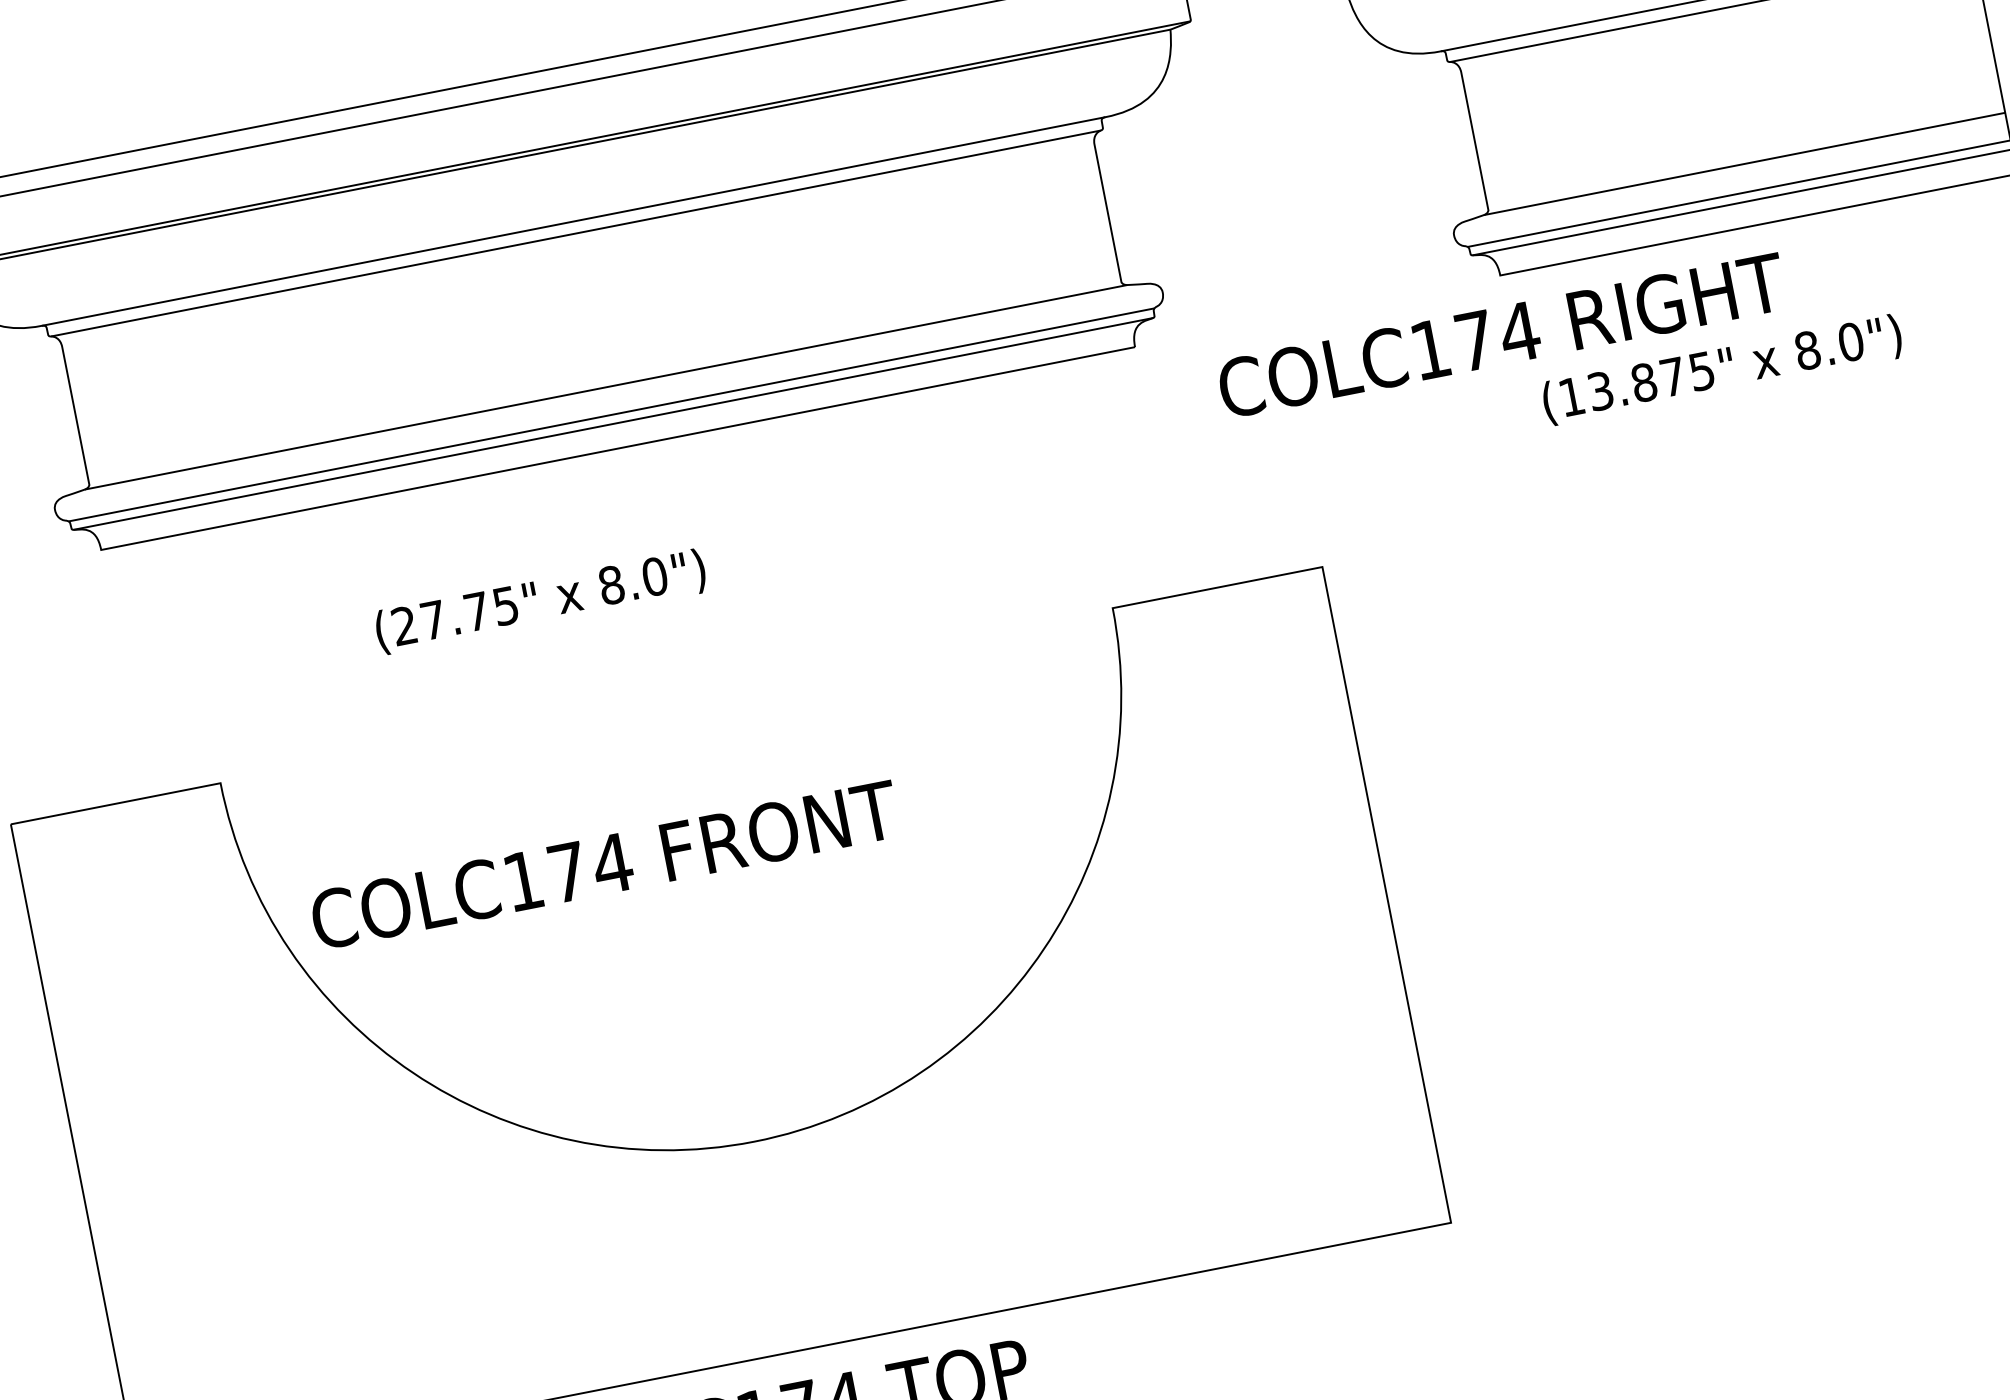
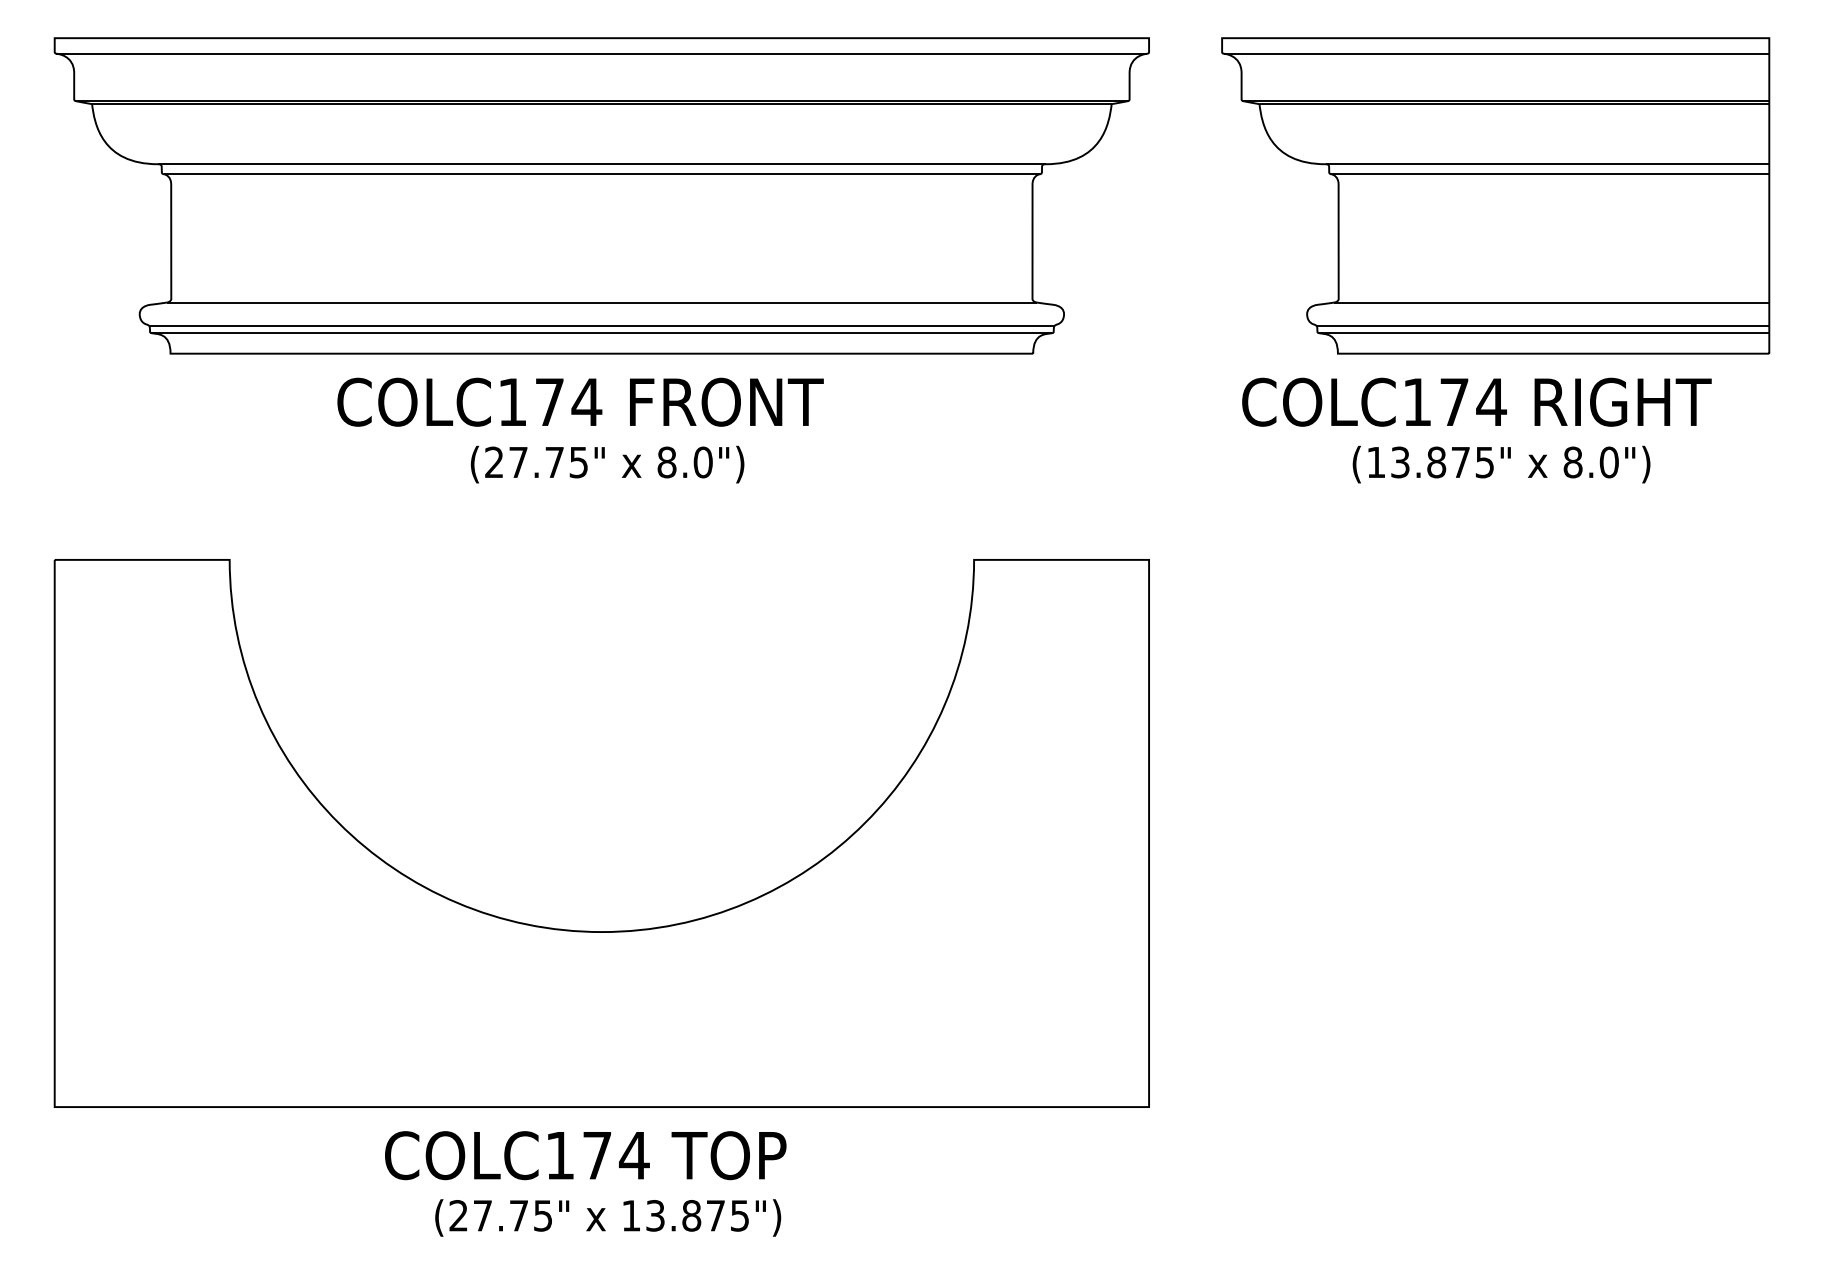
text: (1501, 334) -> (1476, 401), moved
text: (540, 601) -> (607, 464), moved
text: (604, 864) -> (580, 401), moved

